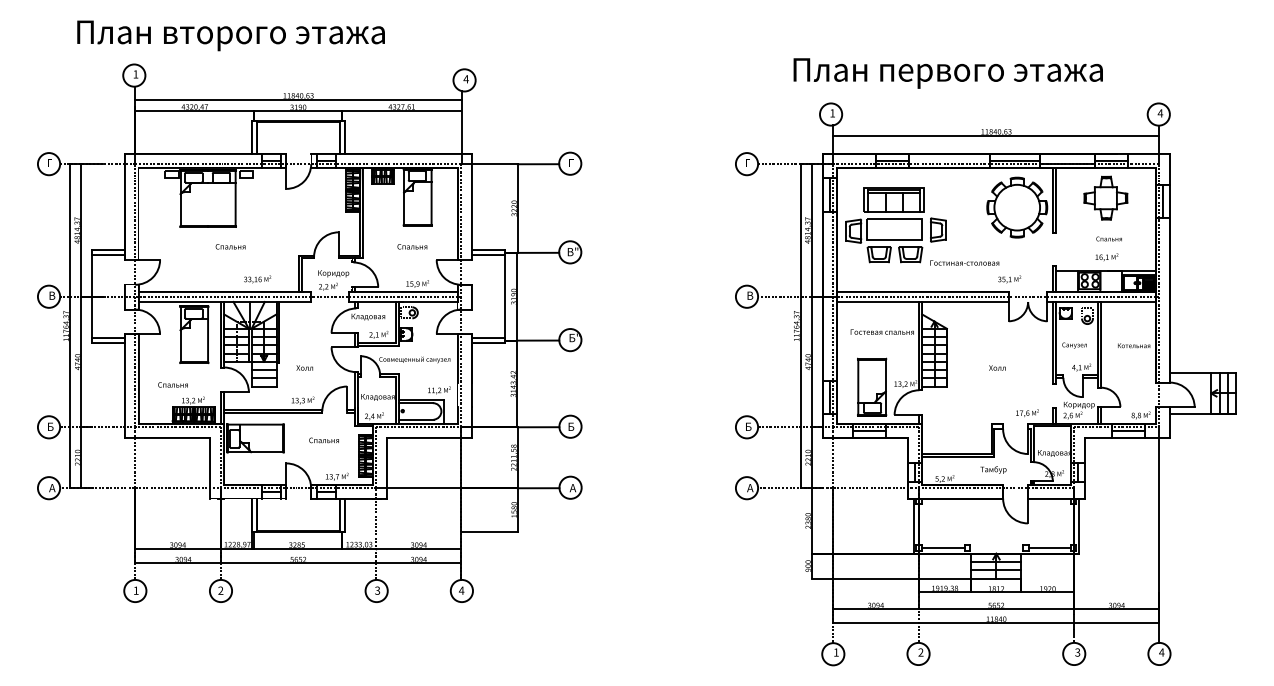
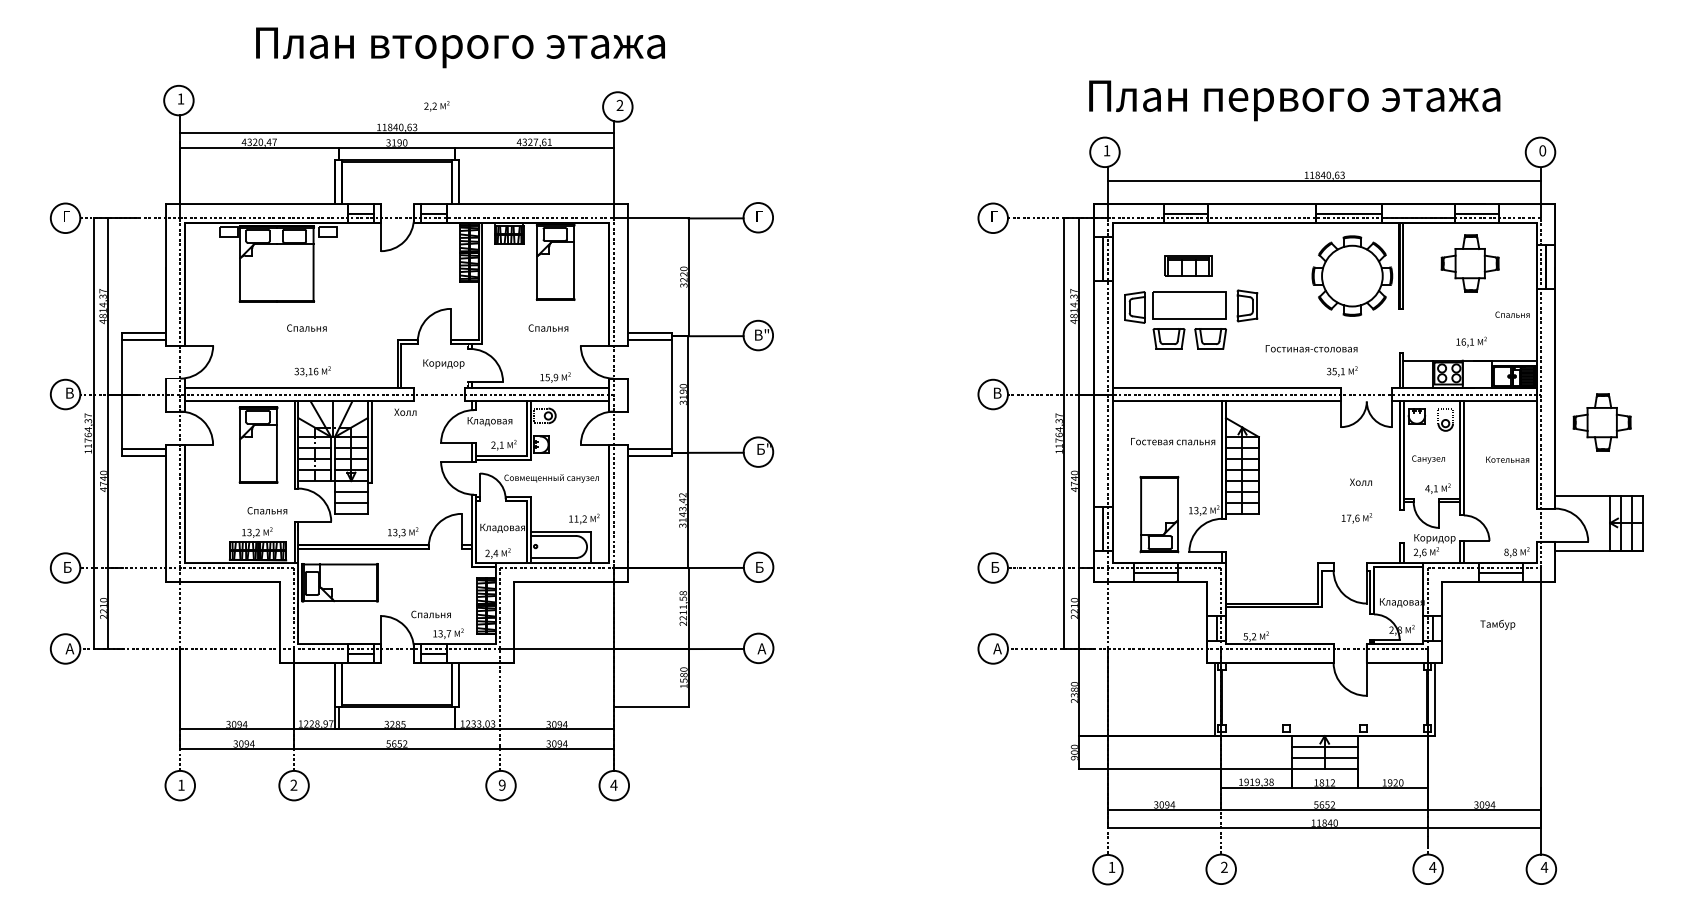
text: (231, 35) -> (460, 47), moved
text: (948, 73) -> (1294, 100), moved
text: (465, 78) -> (619, 104), 4 -> 2
text: (1160, 113) -> (1542, 150), 4 -> 0
part: (893, 199) -> (1188, 265), size x0.6
text: (1109, 238) -> (1512, 314), moved
text: (964, 262) -> (1311, 348), moved
text: (257, 279) -> (312, 371), moved
text: (328, 286) -> (436, 106), moved
part: (1204, 317) -> (1601, 422), added
text: (304, 367) -> (405, 411), moved
text: (997, 367) -> (1360, 481), moved
text: (173, 384) -> (267, 510), moved
text: (1027, 413) -> (1356, 518), moved
text: (323, 440) -> (430, 614), moved
text: (993, 469) -> (1497, 624), moved
line: (942, 548) -> (1253, 728), removed
line: (1049, 548) -> (1395, 728), removed
text: (377, 590) -> (501, 785), 3 -> 9
text: (1077, 652) -> (1432, 867), 3 -> 4

